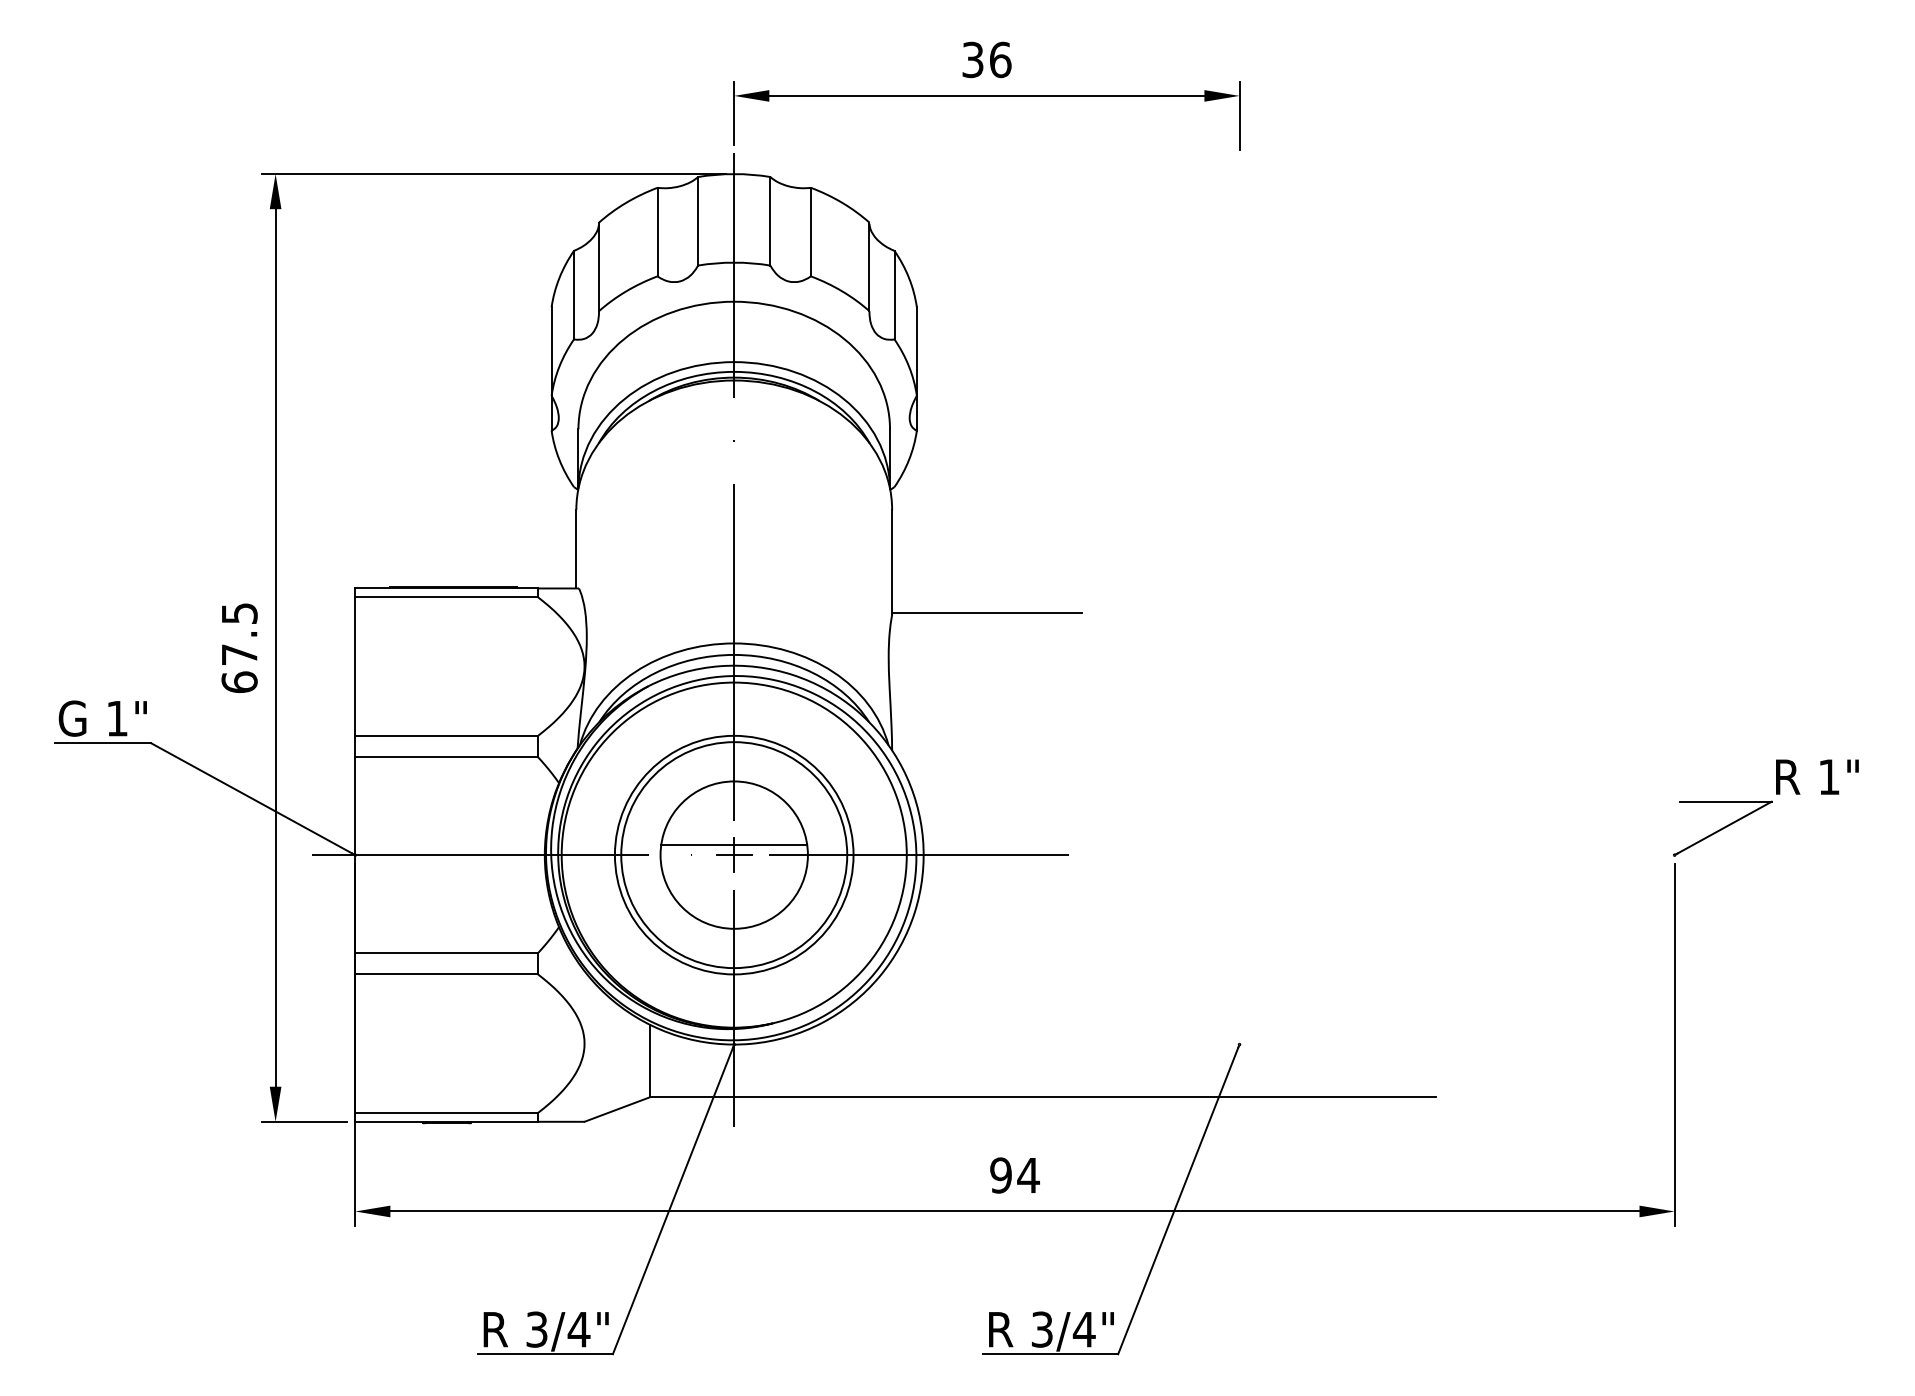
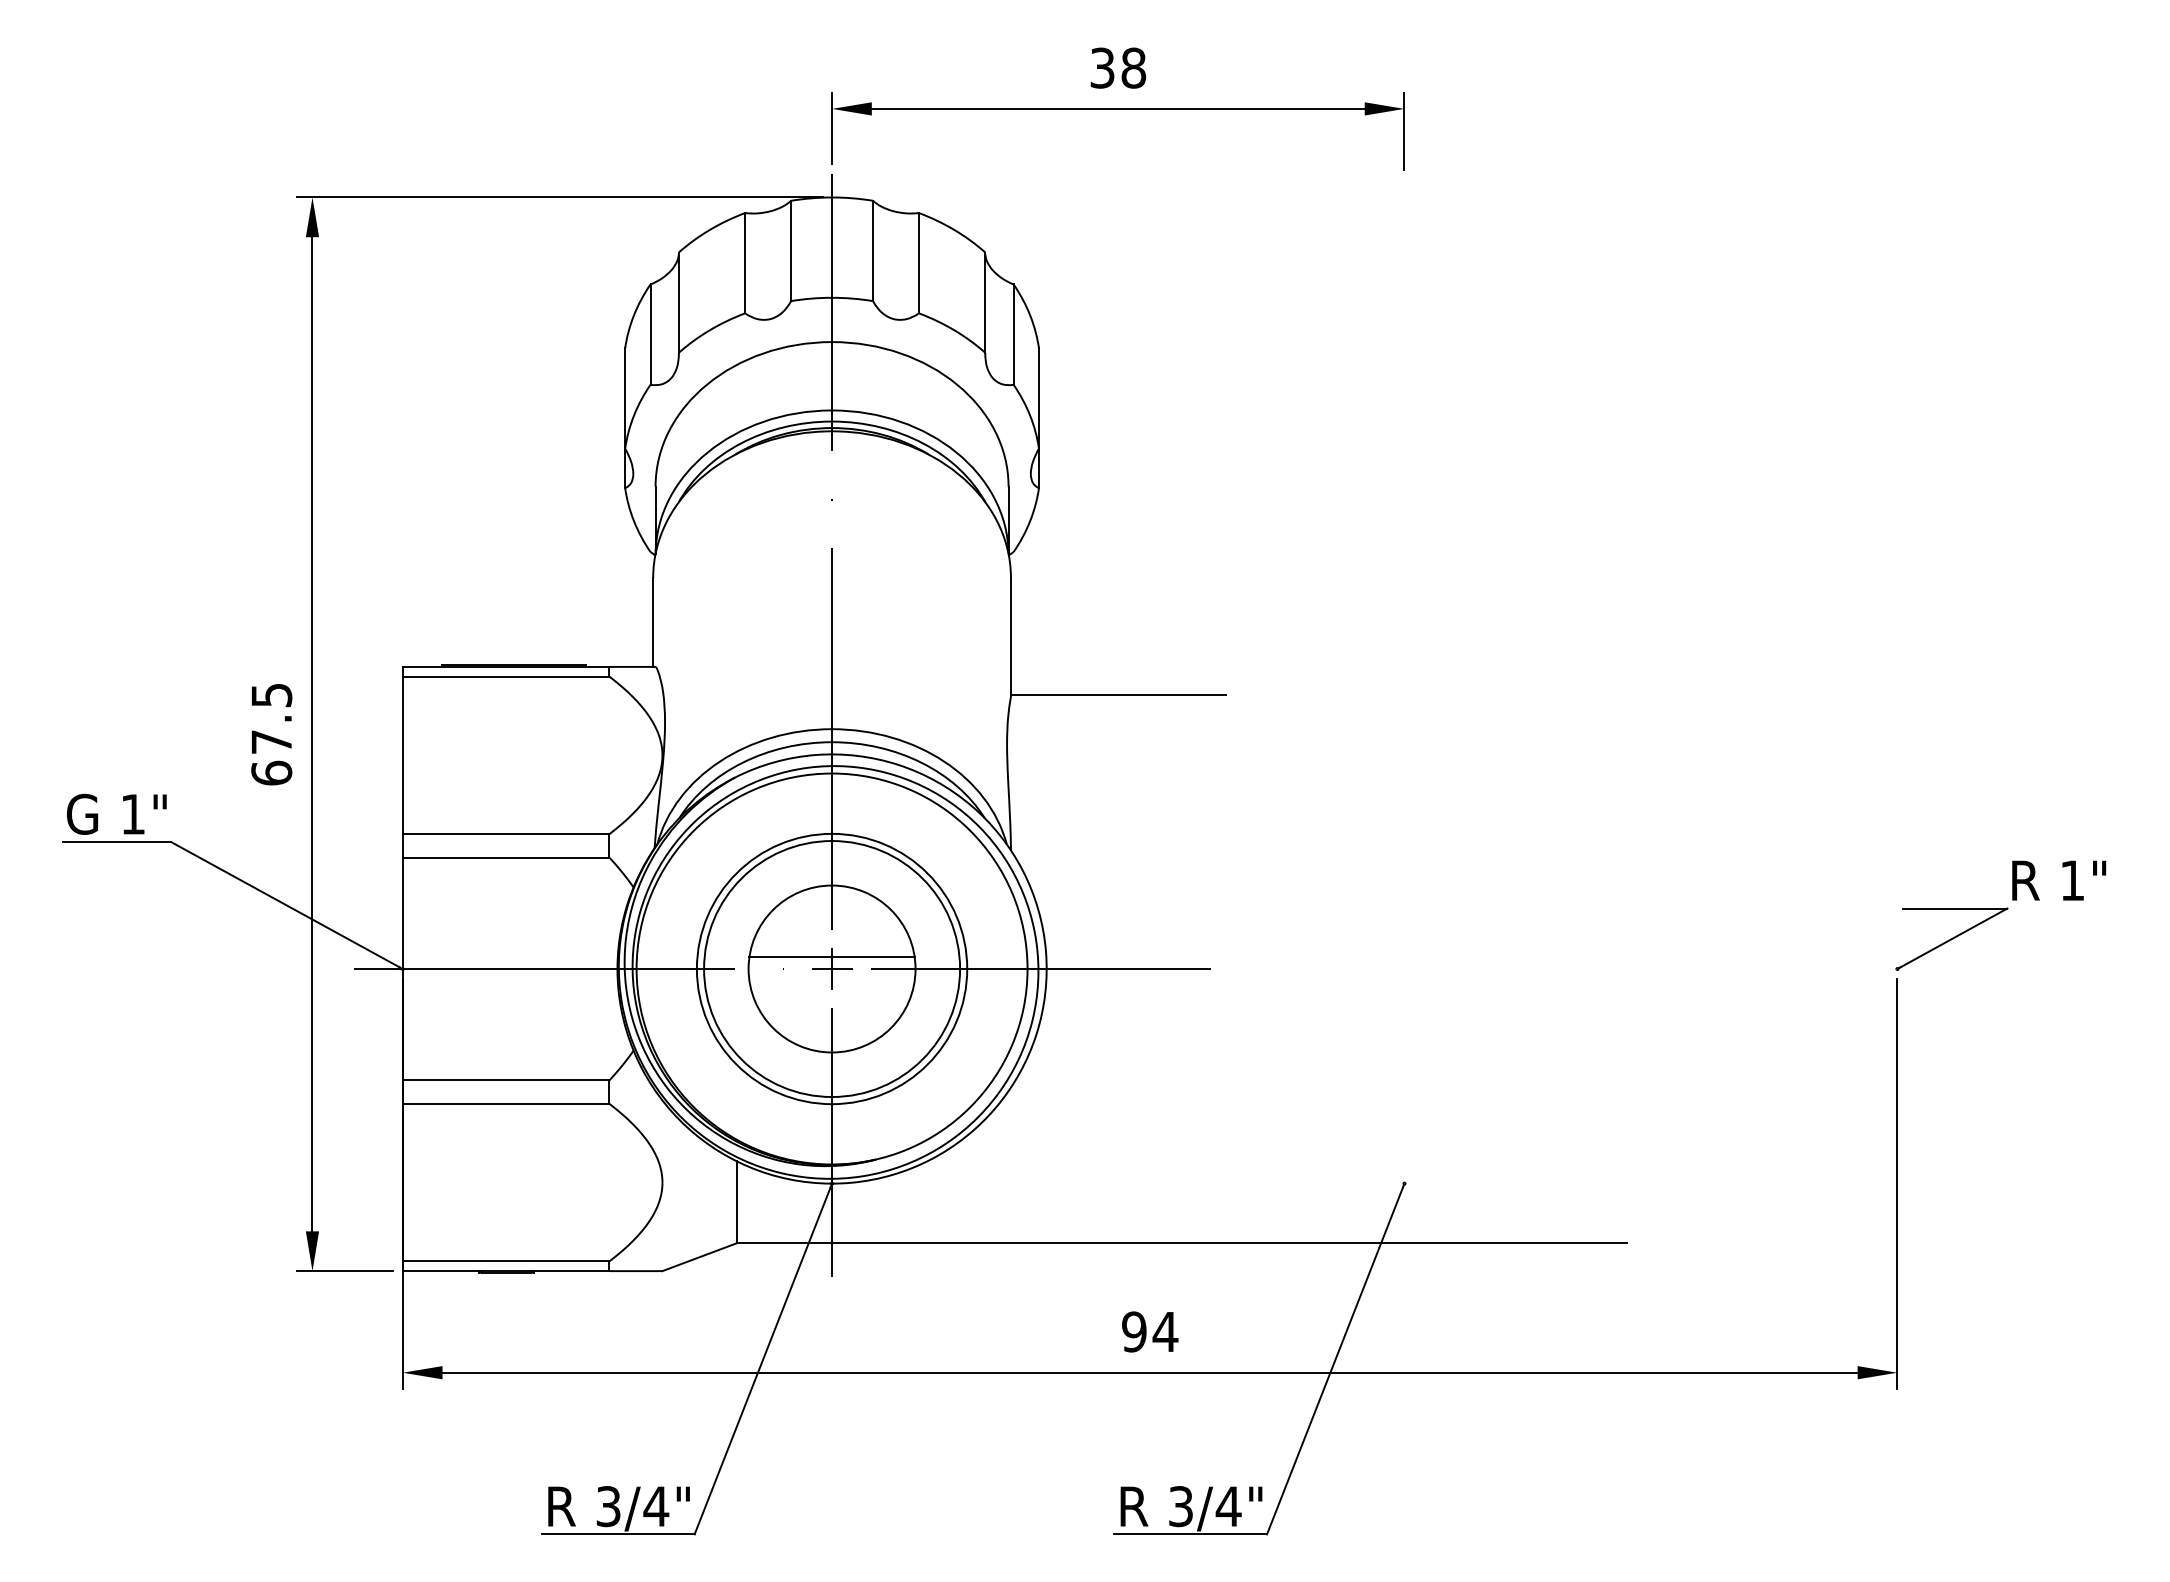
text: (1000, 59) -> (1133, 67), 36 -> 38

